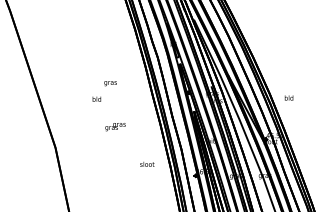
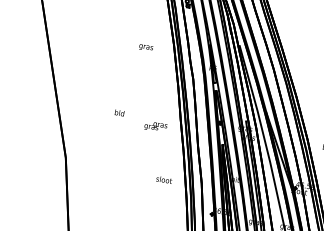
text: (110, 83) -> (146, 47), moved
text: (115, 127) -> (155, 127), moved
text: (147, 163) -> (164, 179), moved

